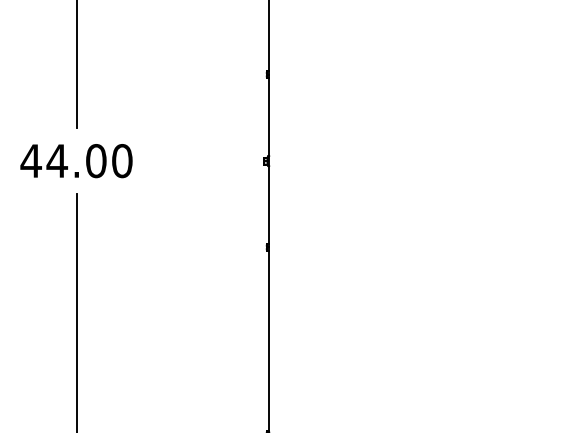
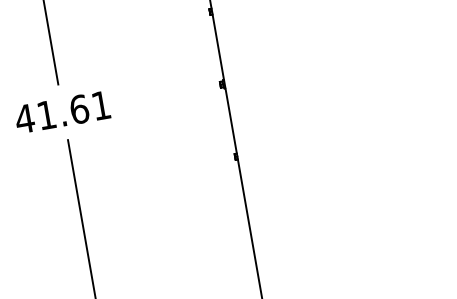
text: (89, 161) -> (73, 110), 44.00 -> 41.61

